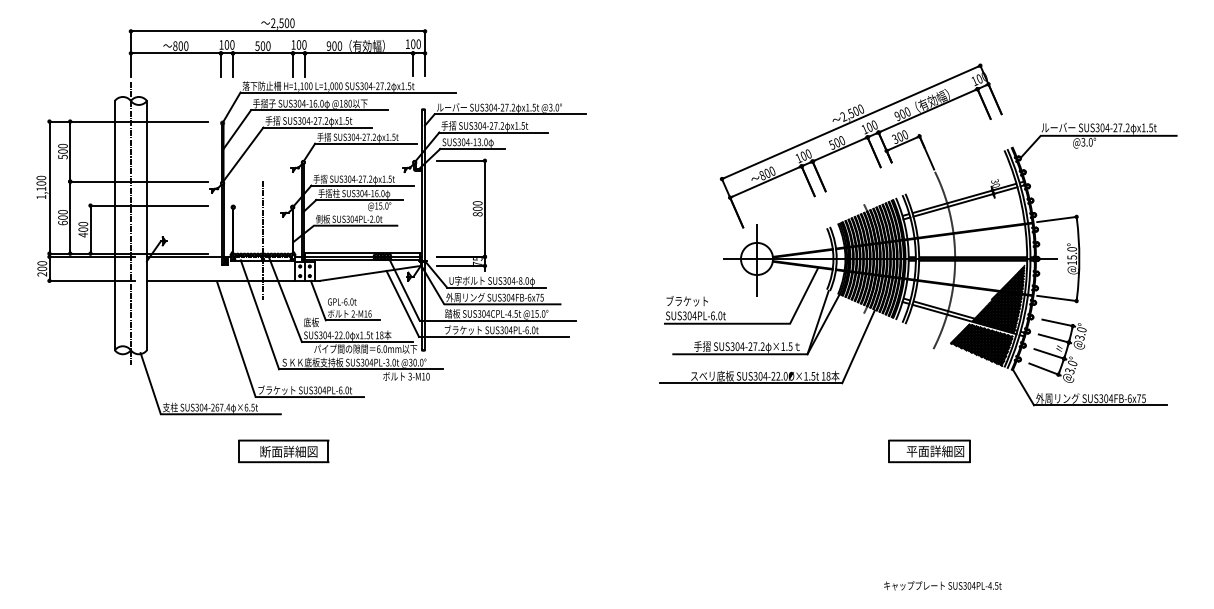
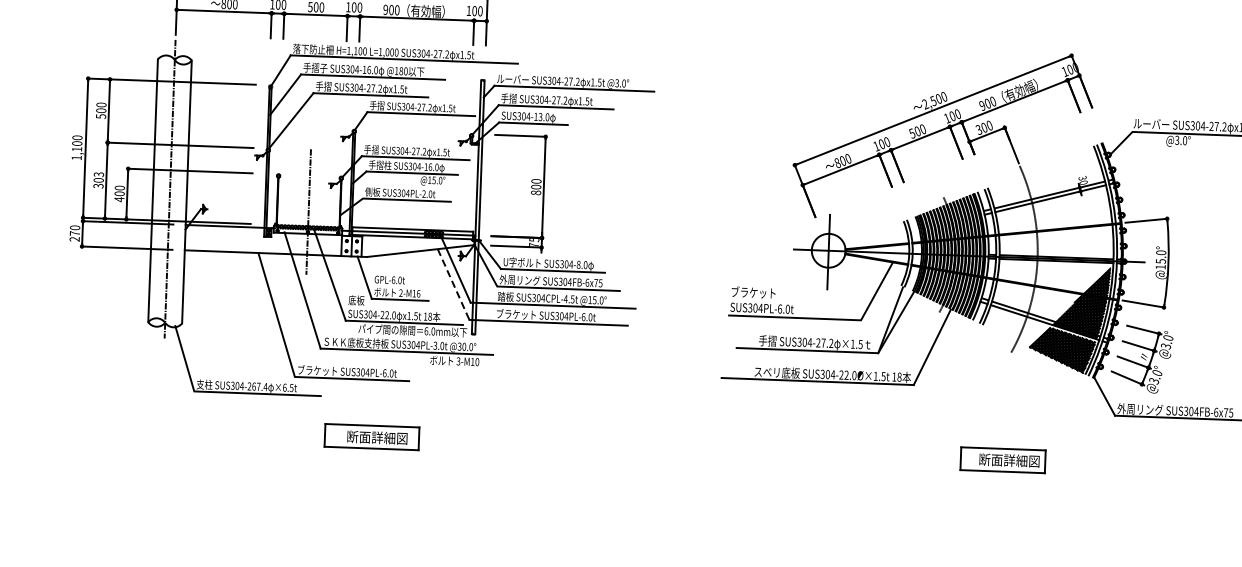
text: (62, 217) -> (98, 180), 600 -> 303
text: (42, 268) -> (75, 233), 200 -> 270
line: (402, 303) -> (453, 284), solid -> dashed
part: (283, 451) -> (371, 437), moved
text: (911, 451) -> (984, 459), 平面詳細図 -> 断面詳細図

